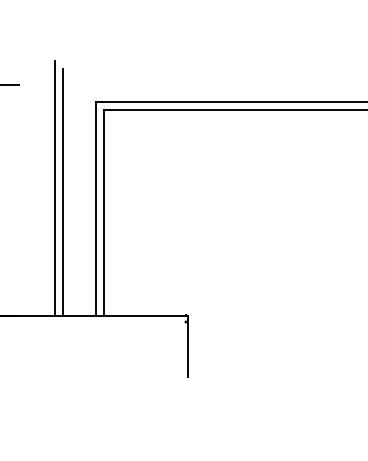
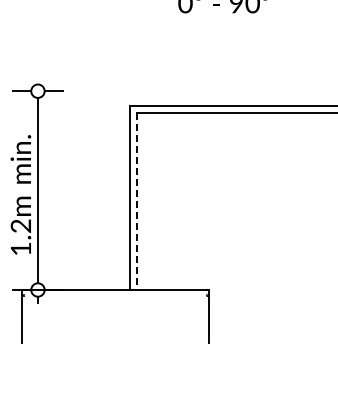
line: (55, 187) -> (94, 179), removed
line: (63, 192) -> (101, 183), removed
line: (104, 213) -> (137, 201), solid -> dashed

